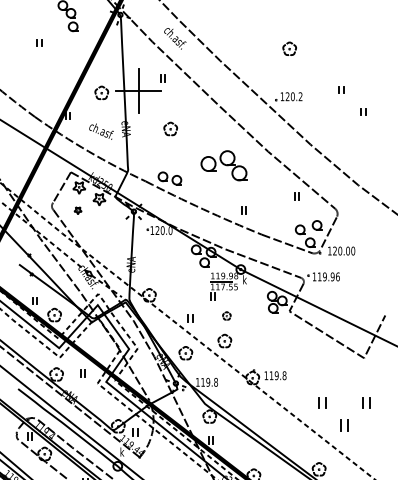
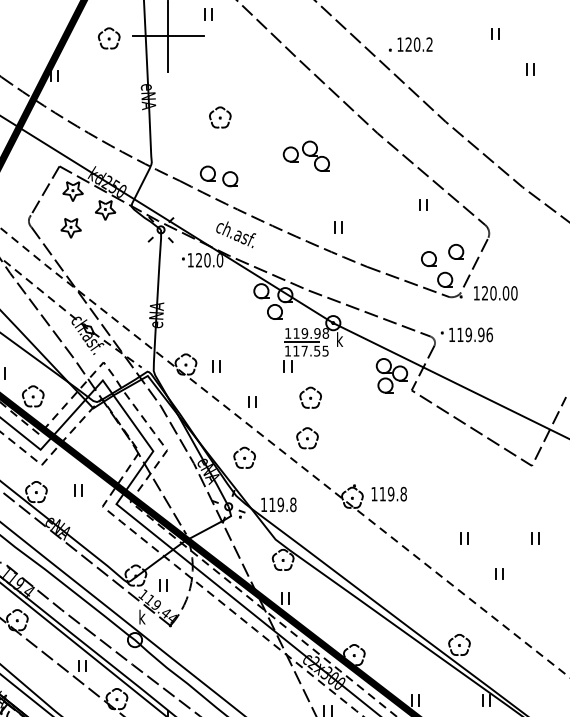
part: (170, 128) -> (219, 116), moved
text: (101, 131) -> (236, 234), moved
part: (224, 166) -> (306, 157), size x0.62
part: (77, 210) -> (70, 227), size x1.67
part: (168, 296) -> (216, 366), added
part: (226, 315) -> (310, 397), size x1.67
part: (321, 403) -> (463, 538), size x0.62
part: (365, 403) -> (534, 538), size x0.62
part: (343, 425) -> (498, 574), size x0.62

